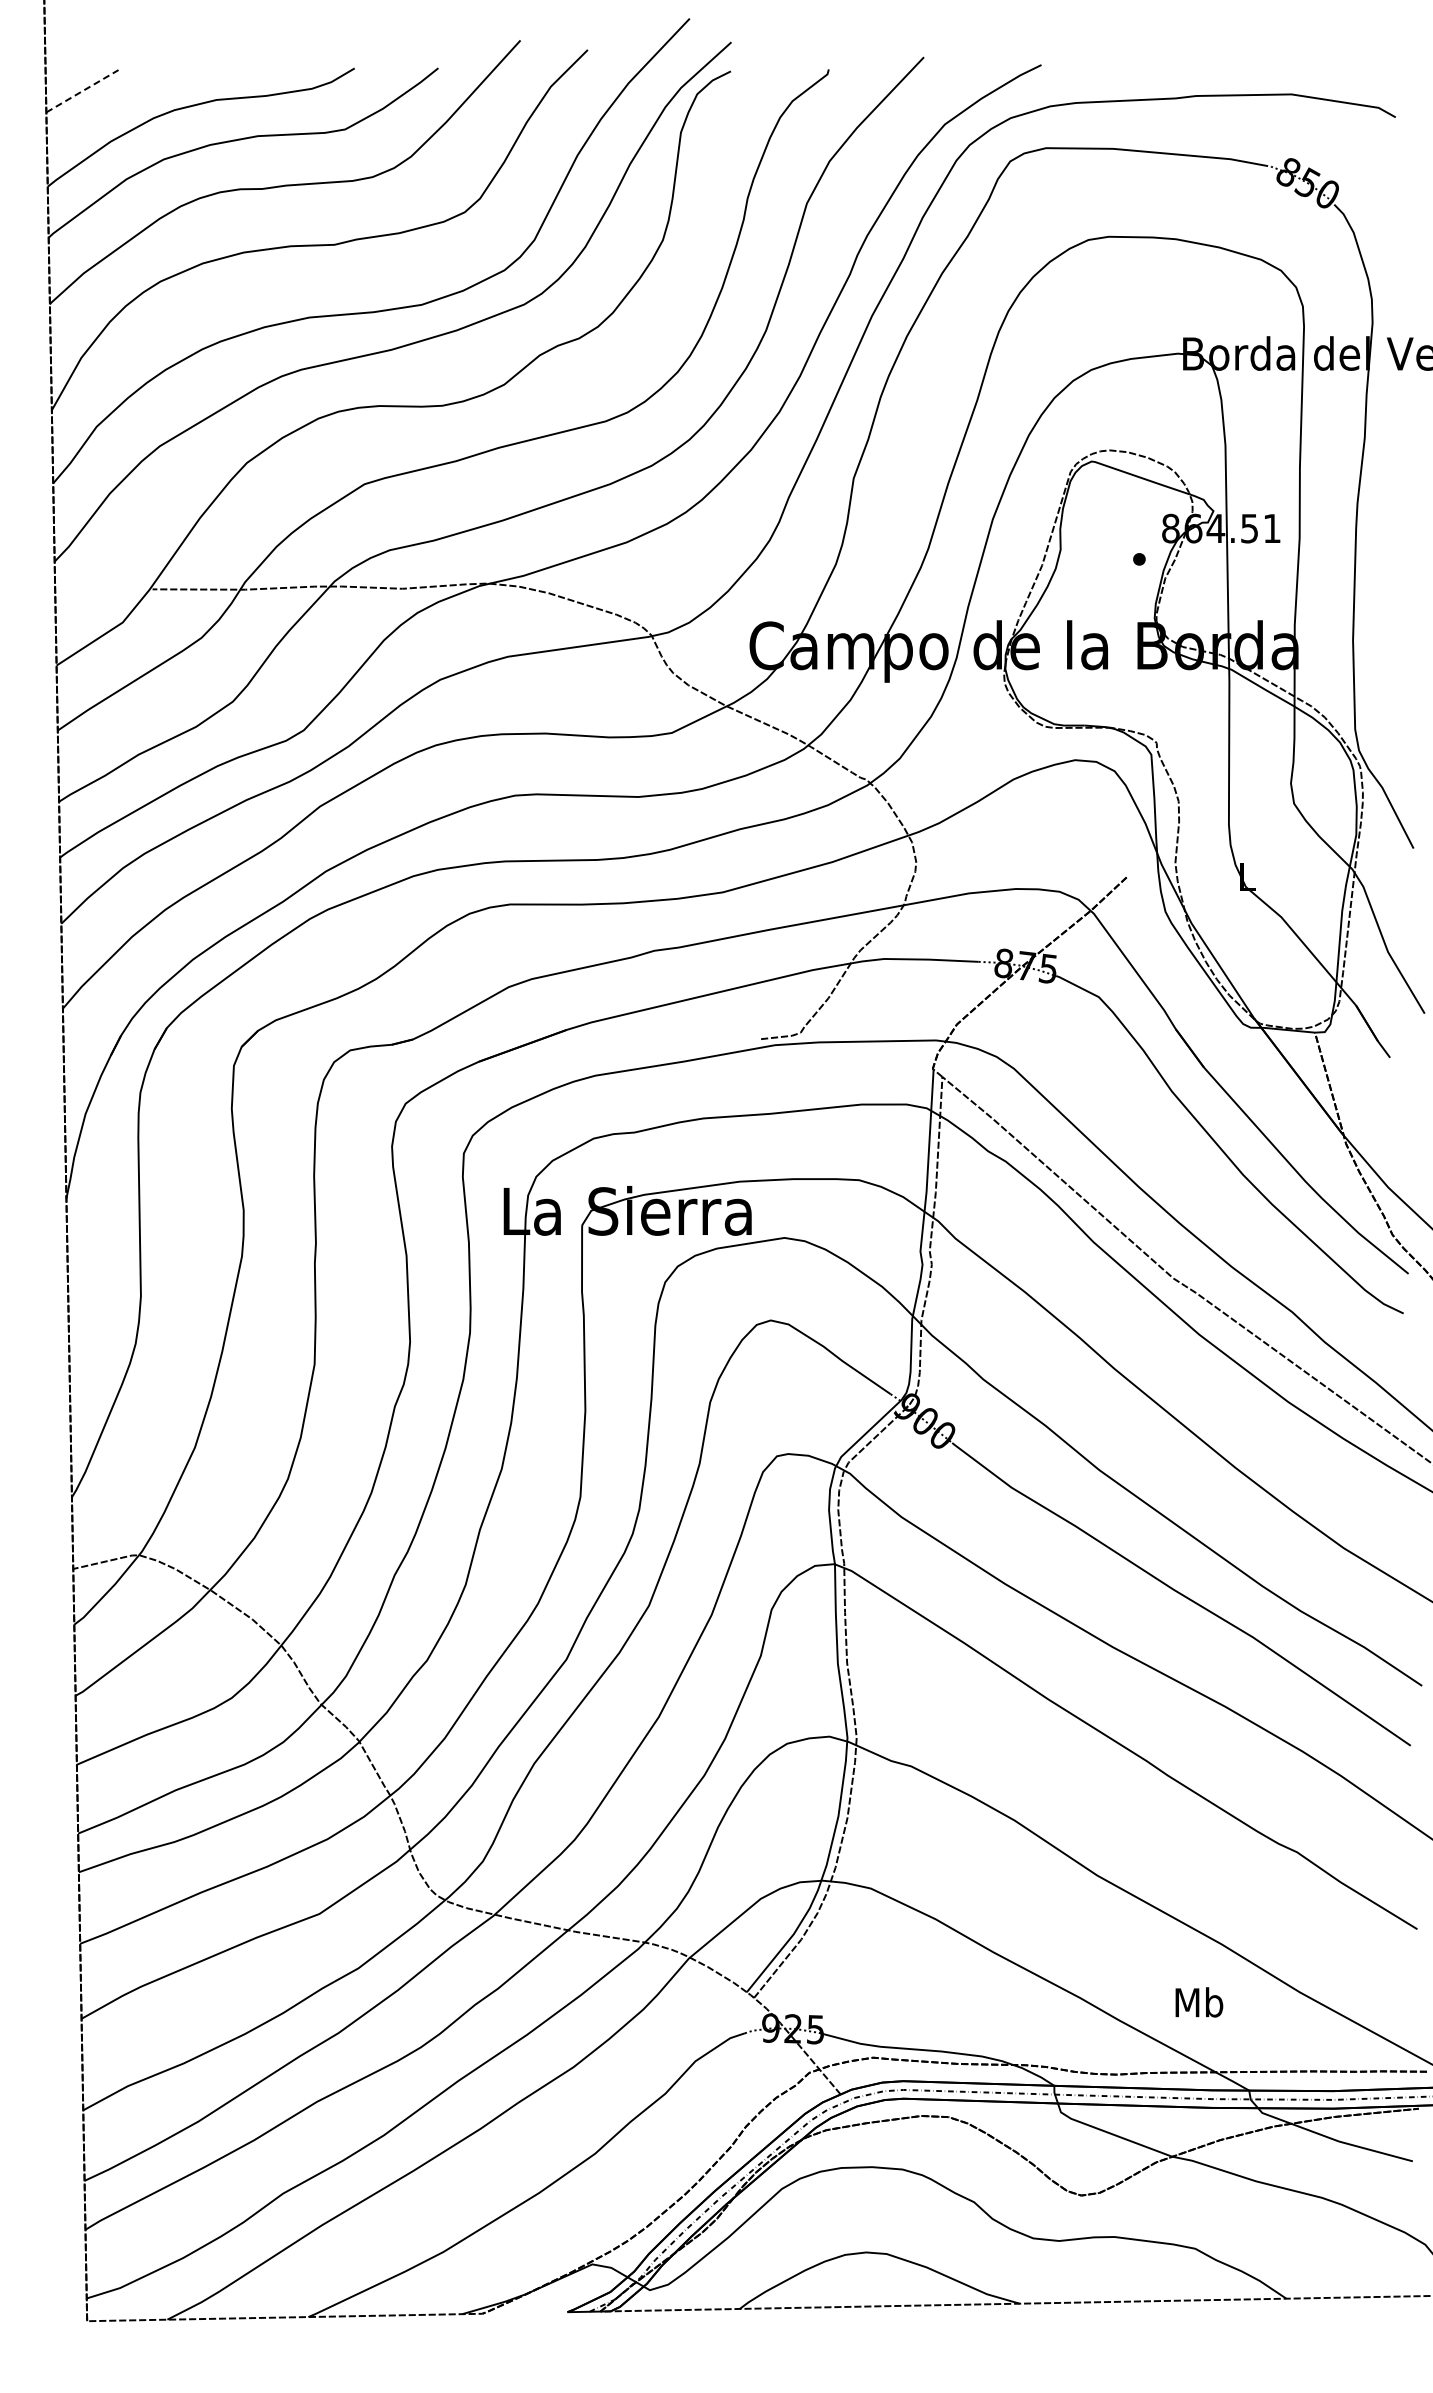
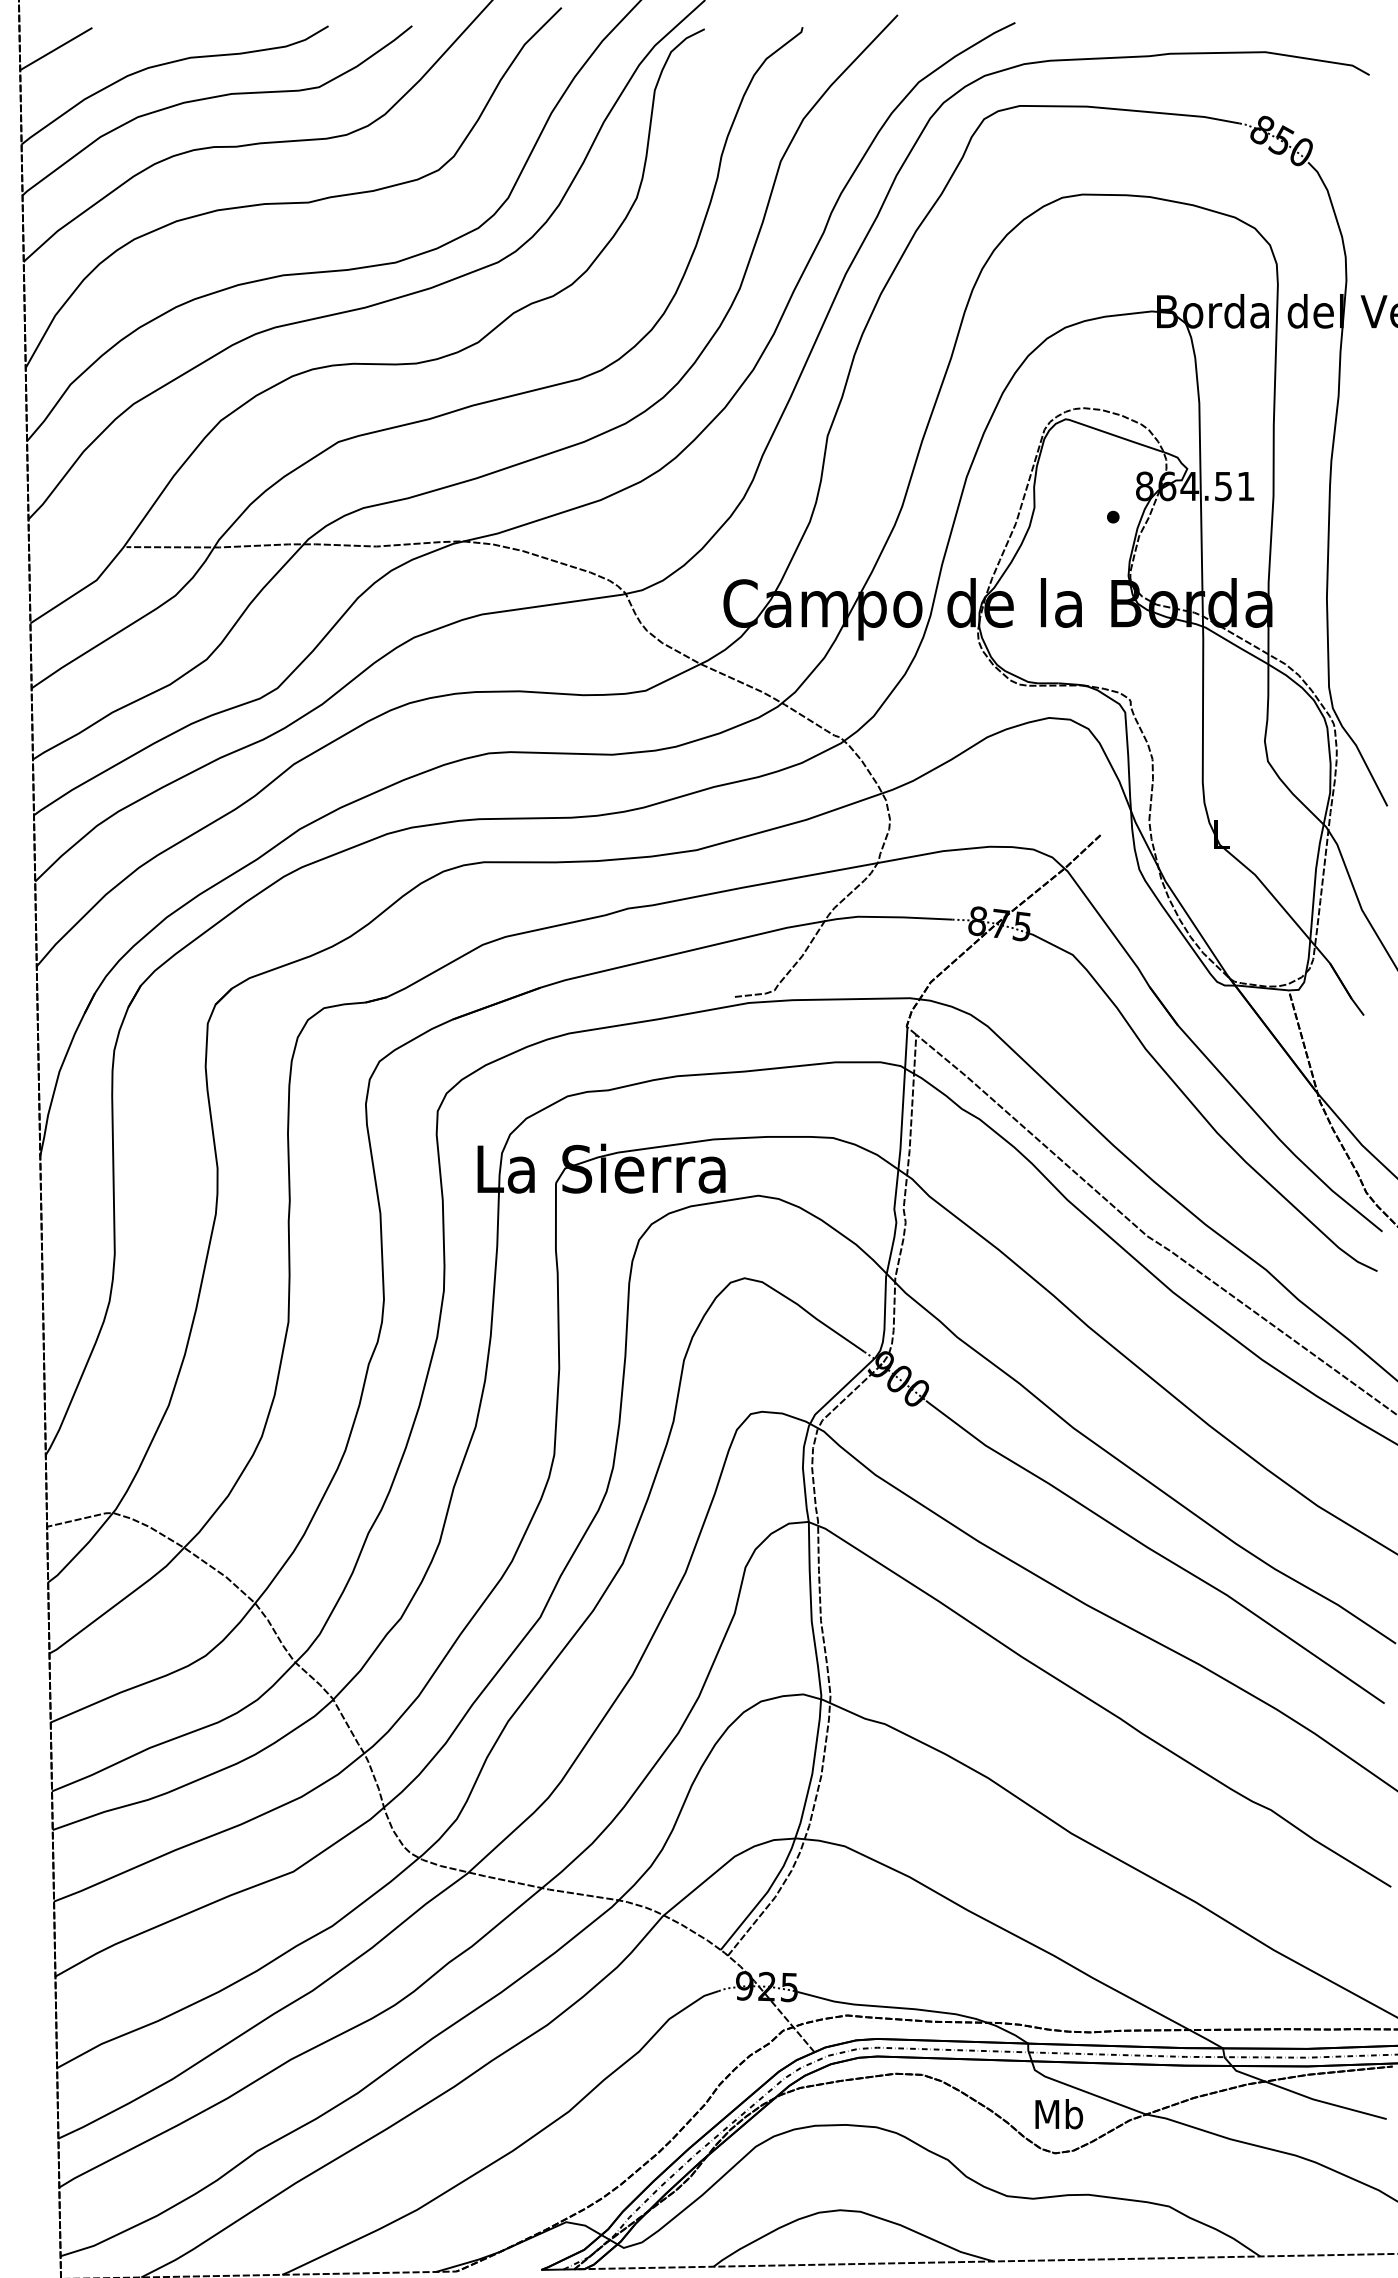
line: (82, 91) -> (56, 49), dashed -> solid
text: (1199, 2002) -> (1059, 2114), moved

